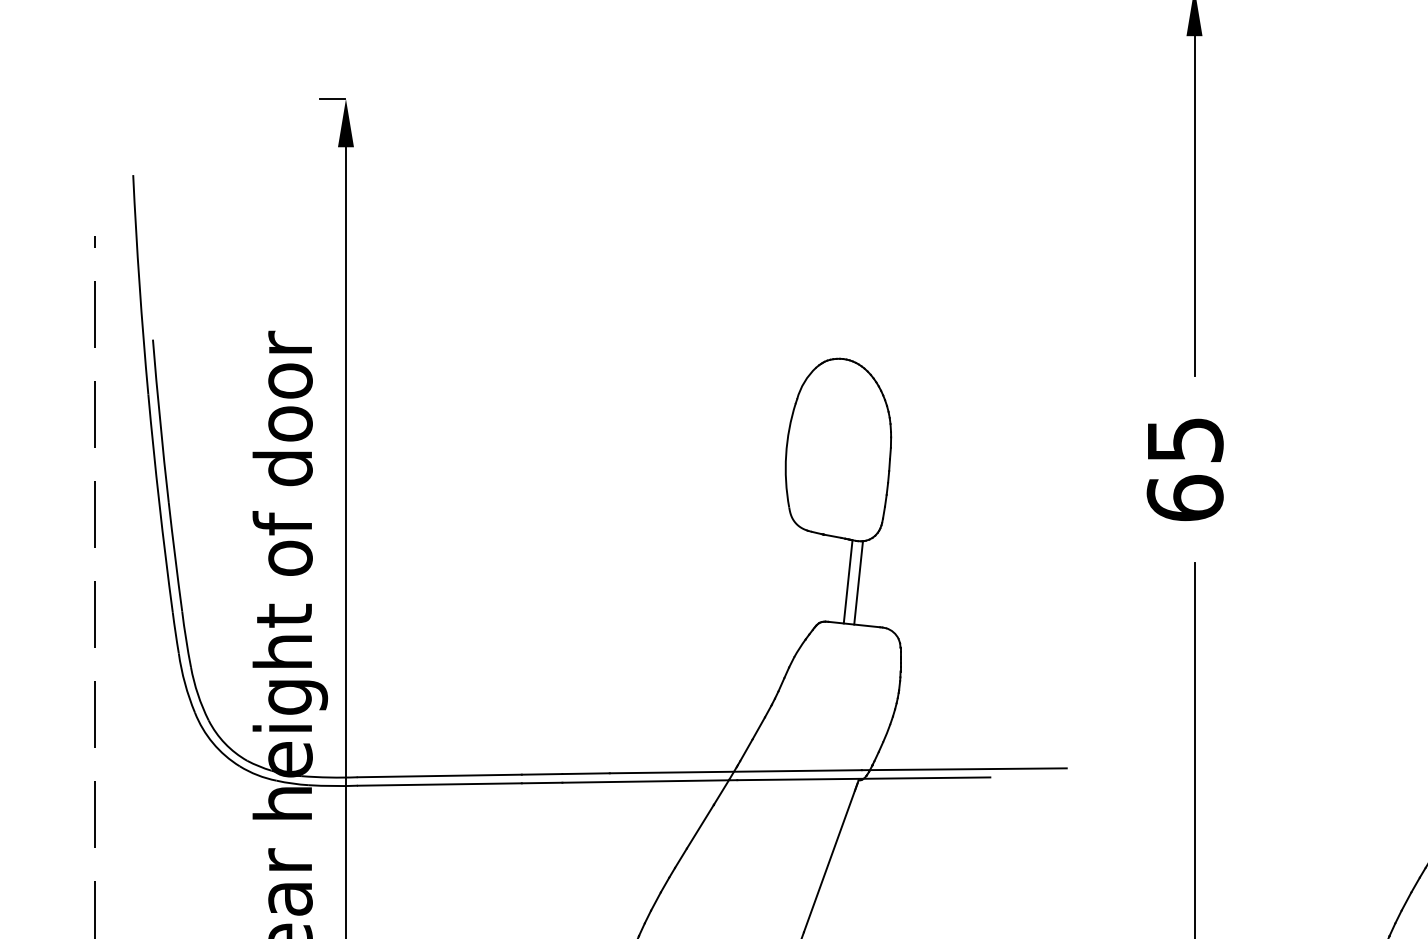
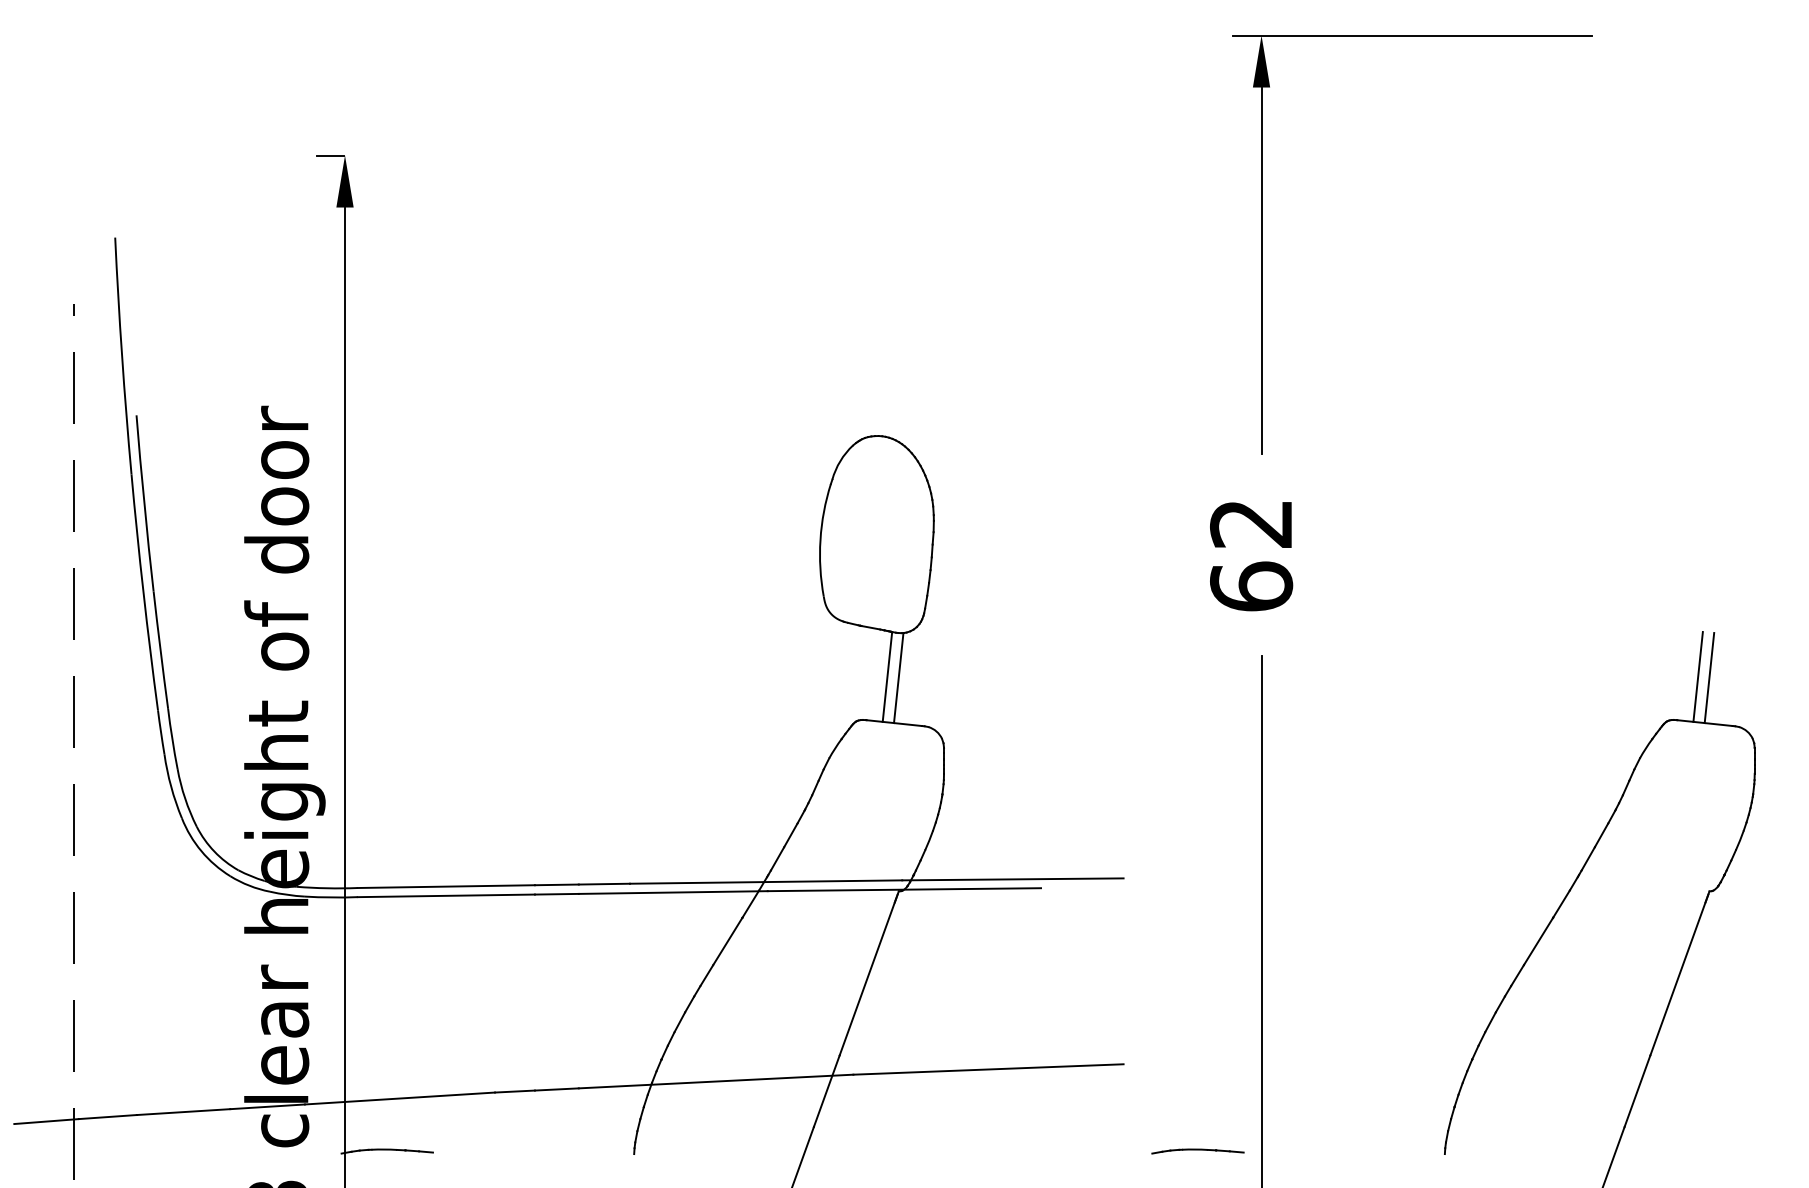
text: (1185, 439) -> (1251, 523), 65 -> 62

